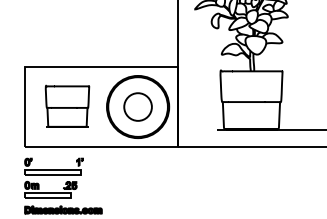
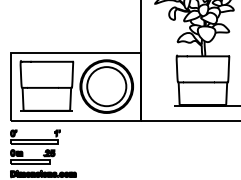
part: (67, 106) -> (46, 86), size x1.43
circle: (138, 106) -> (107, 86), size x1.67

